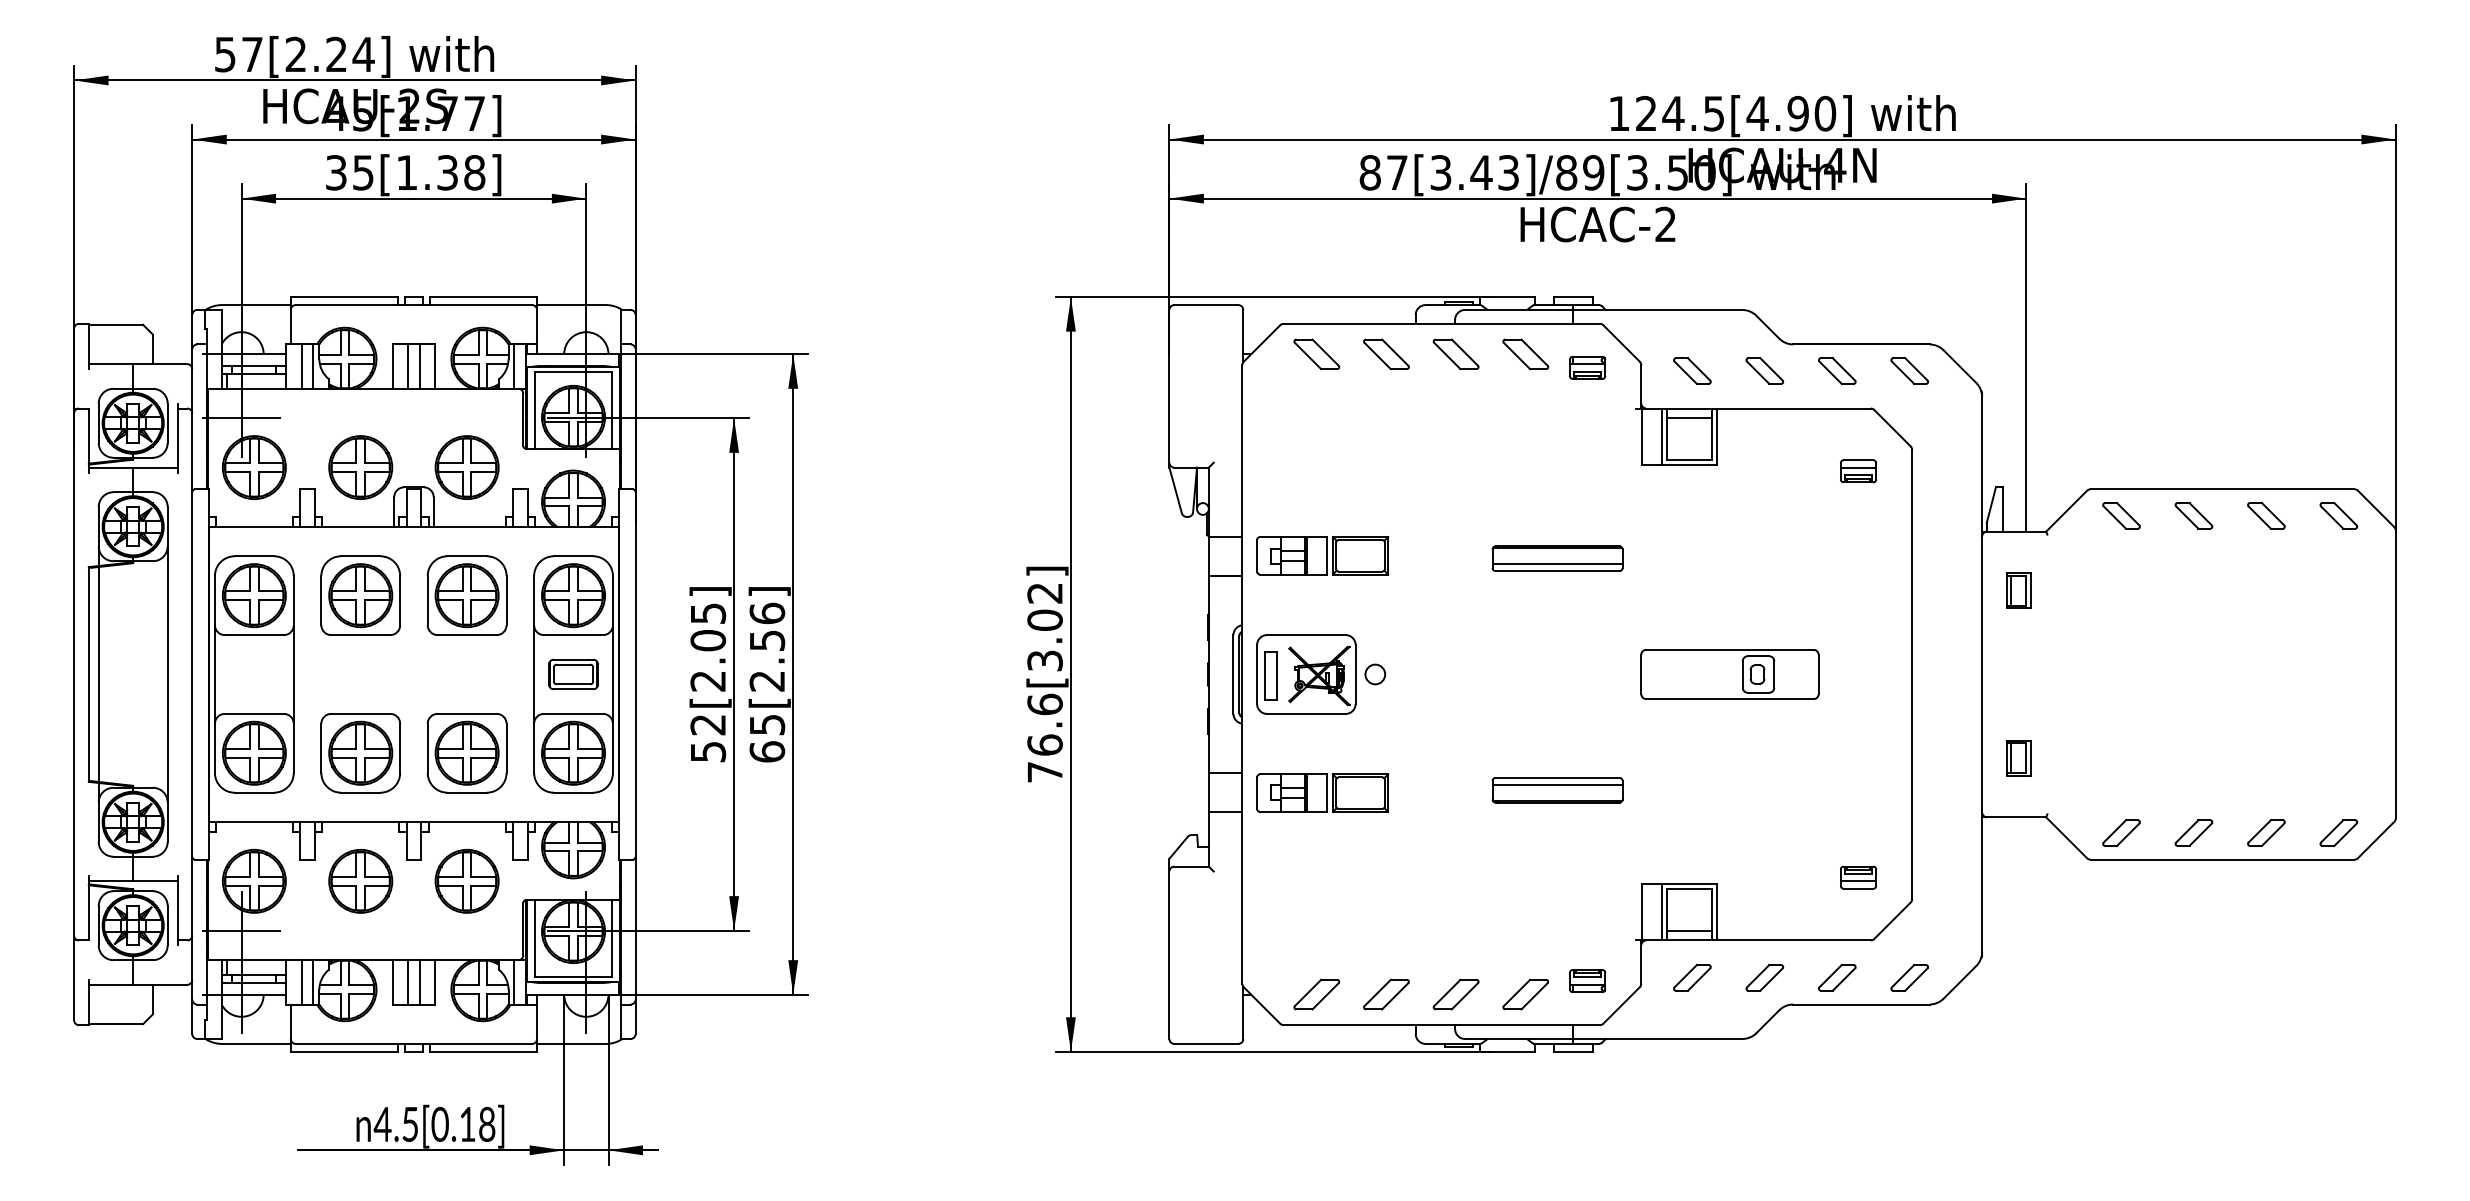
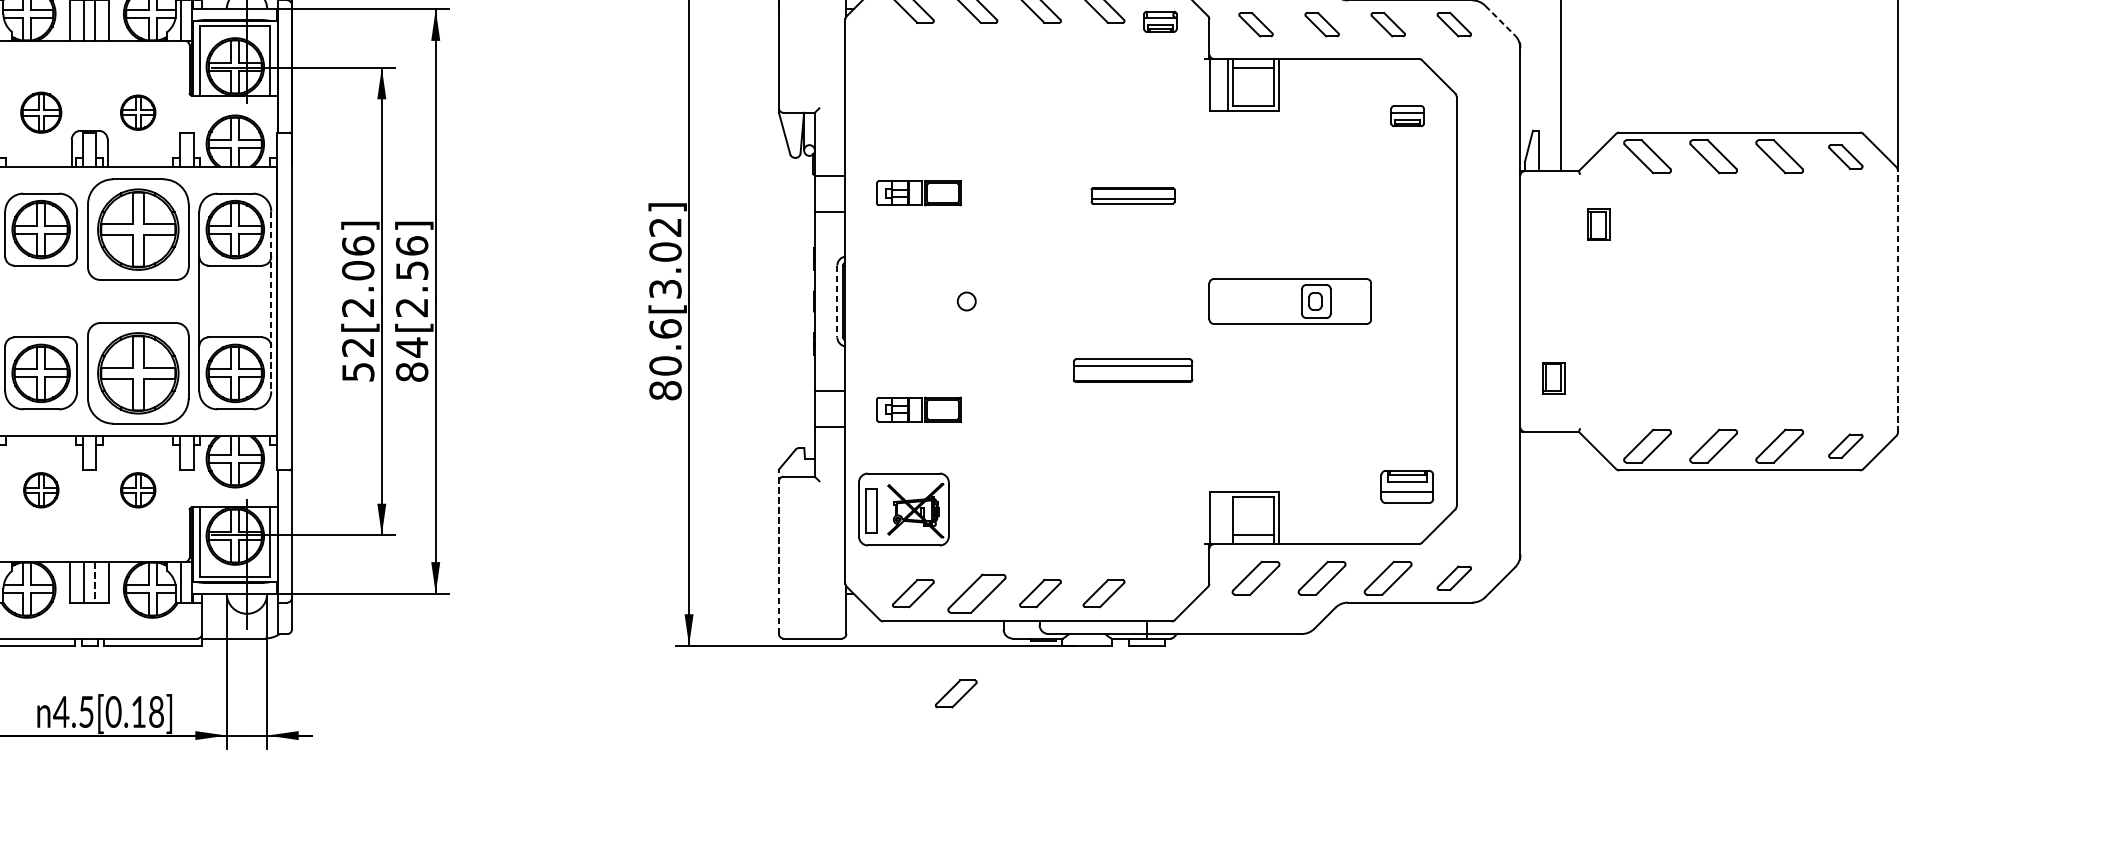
line: (1960, 366) -> (1500, 20), solid -> dashed
part: (360, 467) -> (40, 112), size x0.7
part: (466, 467) -> (137, 112), size x0.6
part: (2121, 515) -> (1647, 156), size x1.4
part: (2193, 515) -> (1713, 156), size x1.4
part: (2266, 515) -> (1779, 156), size x1.4
part: (1322, 555) -> (918, 192), size x0.7
part: (1557, 558) -> (1132, 195), size x0.7
part: (2018, 590) -> (1598, 224), moved
part: (466, 595) -> (137, 229), size x1.4
text: (708, 613) -> (358, 245), 52[2.05] -> 52[2.06]
part: (573, 674) -> (235, 301), removed
line: (612, 674) -> (270, 301), solid -> dashed
line: (1233, 674) -> (837, 301), solid -> dashed
part: (1306, 674) -> (904, 509), moved
line: (2395, 674) -> (1897, 301), solid -> dashed
text: (767, 737) -> (412, 358), 65[2.56] -> 84[2.56]
part: (466, 753) -> (137, 373), size x1.4
text: (1044, 758) -> (664, 378), 76.6[3.02] -> 80.6[3.02]
part: (1557, 790) -> (1132, 370), moved
part: (1322, 792) -> (918, 409), size x0.7
part: (2121, 832) -> (1647, 445), size x1.4
part: (2193, 832) -> (1713, 445), size x1.4
part: (2266, 832) -> (1779, 445), size x1.4
part: (1858, 877) -> (1407, 486), size x1.6
part: (360, 881) -> (40, 490), size x0.6
part: (466, 881) -> (137, 490), size x0.6
line: (1661, 911) -> (1227, 517), removed
line: (1169, 948) -> (779, 551), solid -> dashed
part: (1692, 977) -> (1256, 577), size x1.4
part: (1764, 977) -> (1321, 577), size x1.4
part: (1837, 977) -> (1388, 577), size x1.4
part: (1587, 980) -> (1160, 580), removed
line: (419, 982) -> (94, 582), solid -> dashed
part: (1386, 994) -> (976, 593), size x1.4
part: (1363, 1104) -> (956, 693), added

